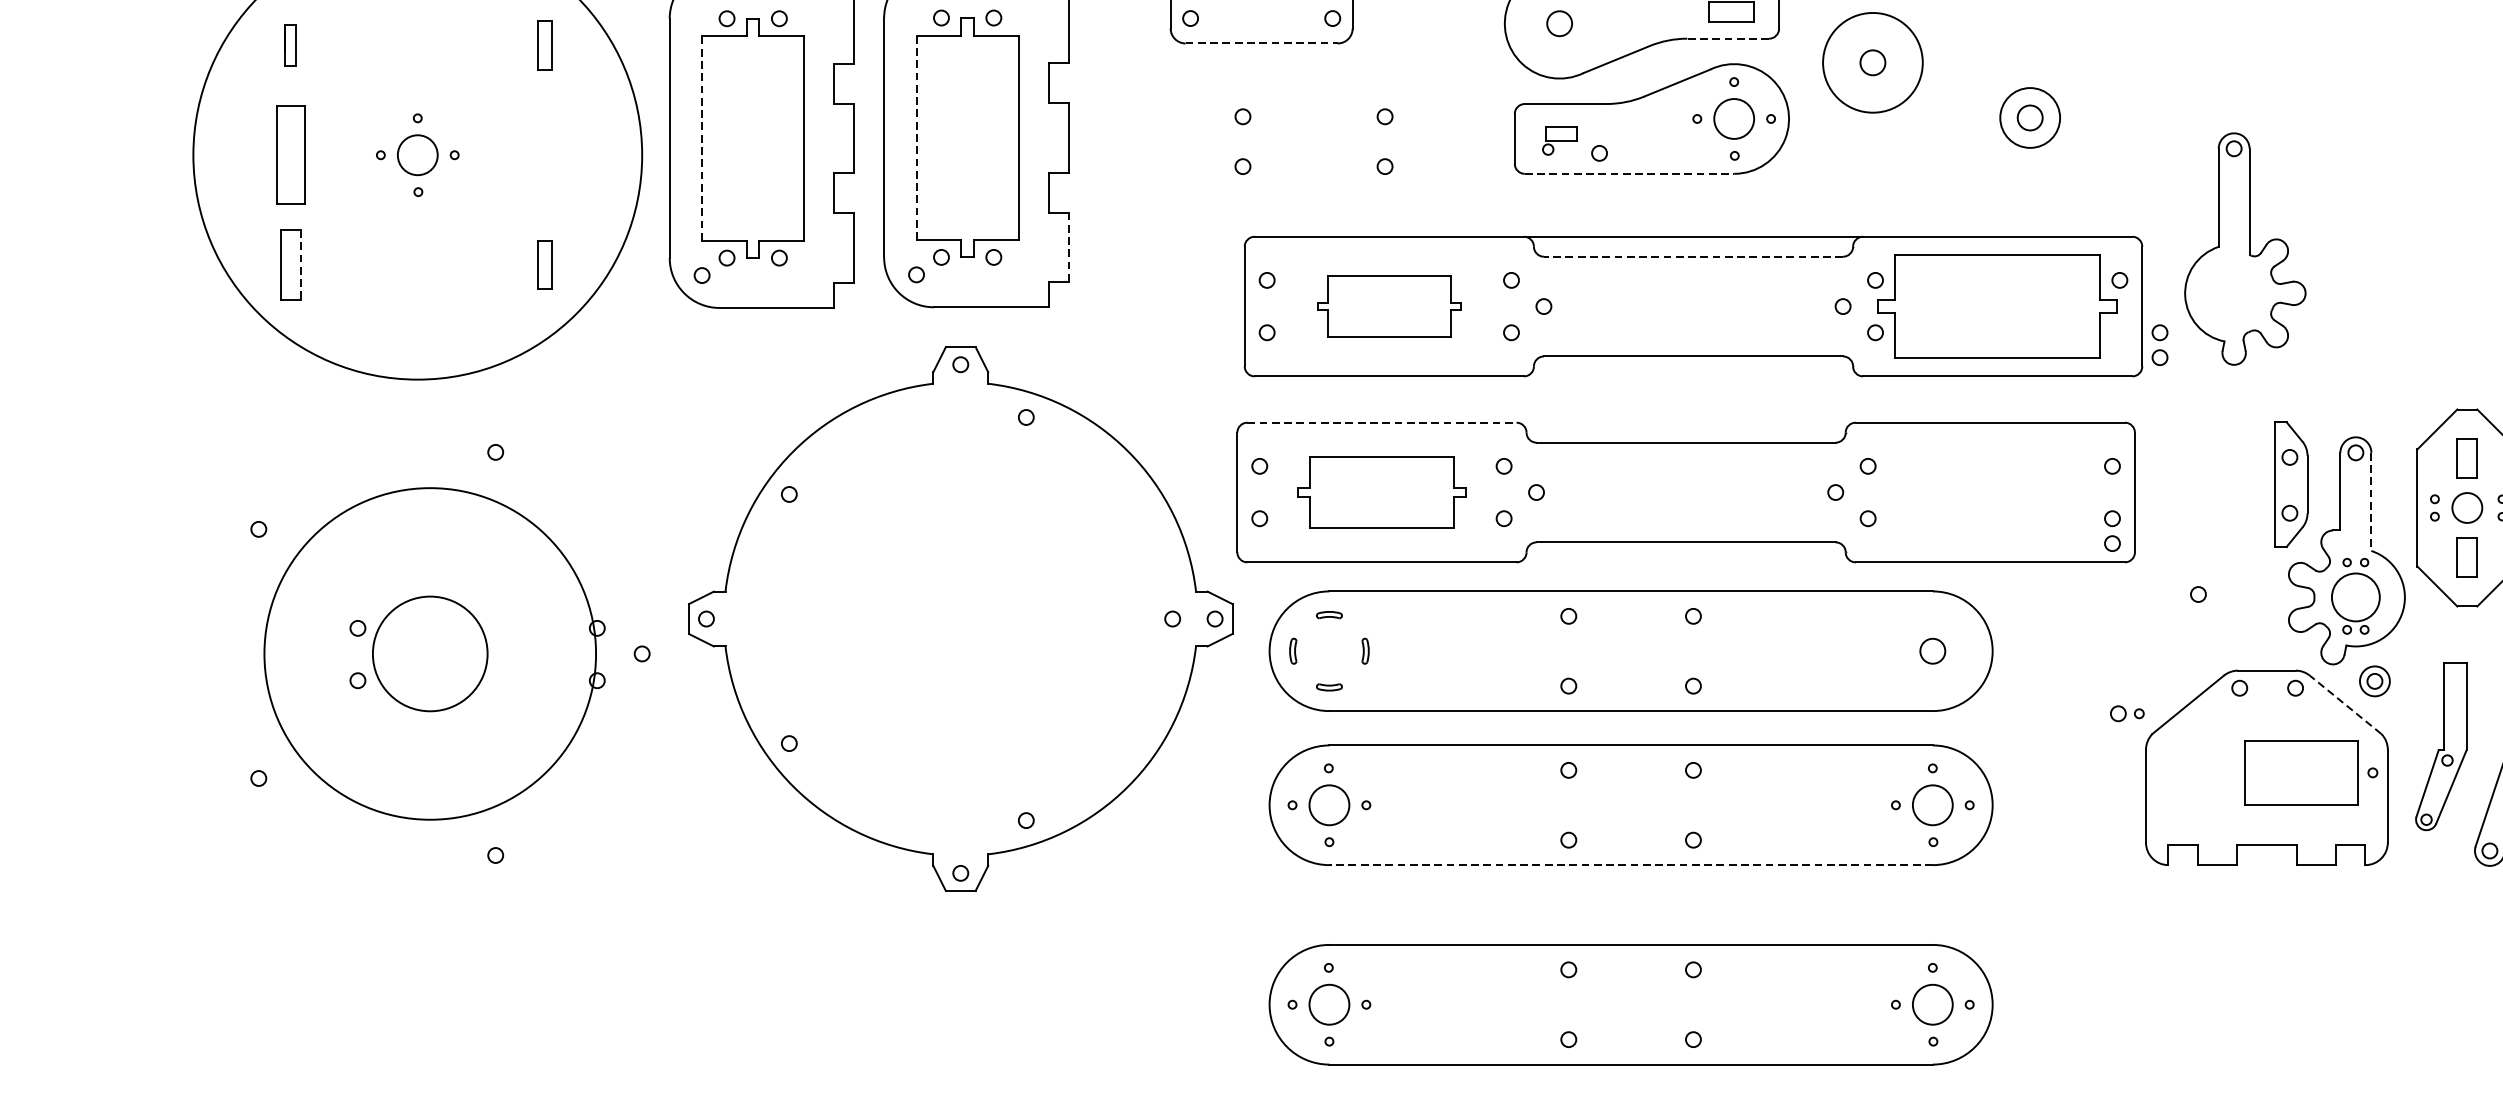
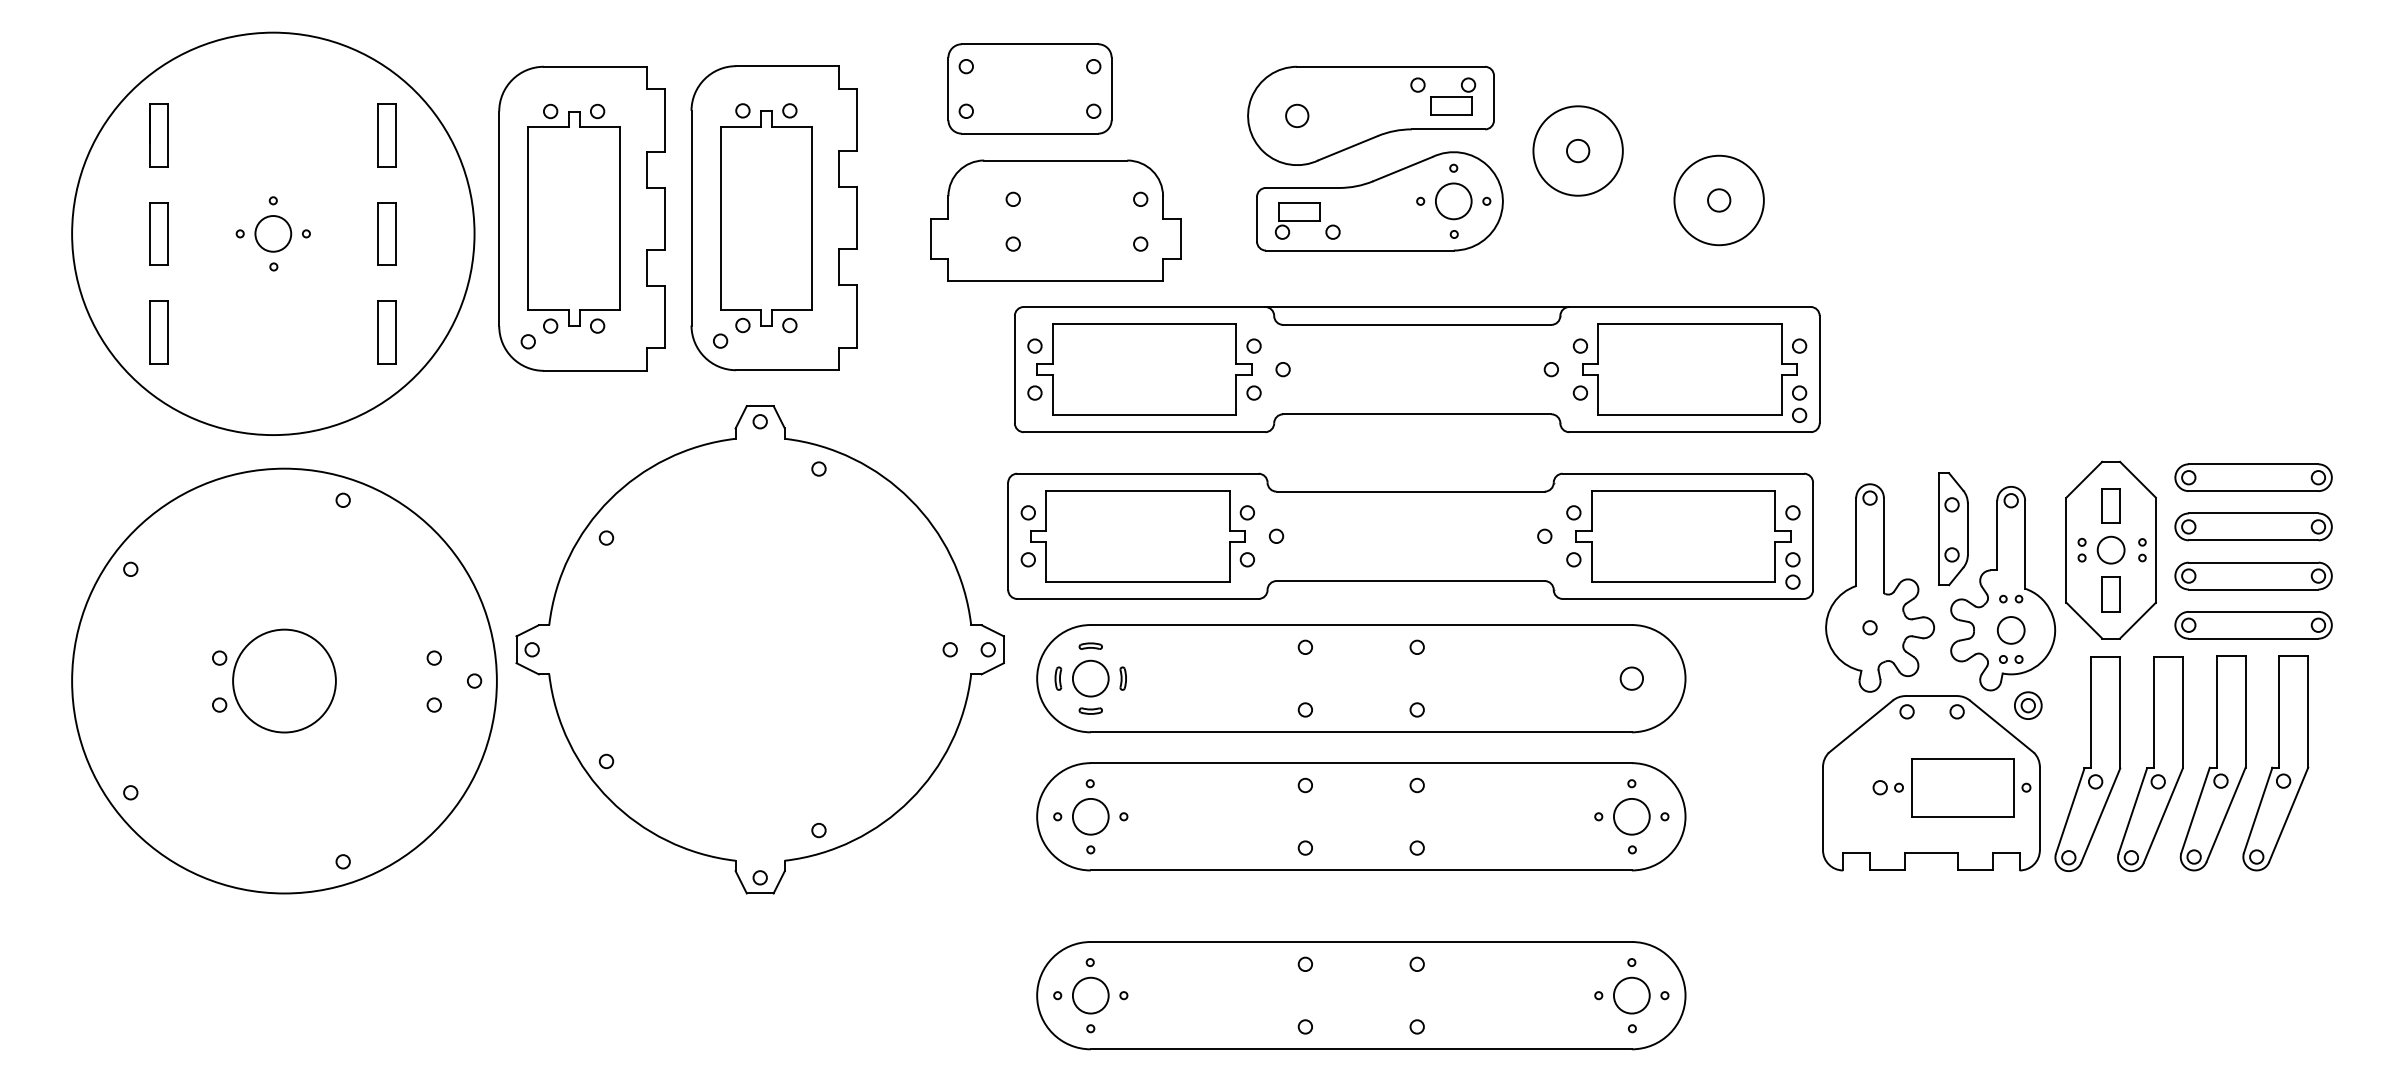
line: (1728, 38) -> (1448, 129), dashed -> solid
line: (1262, 43) -> (1030, 133), dashed -> solid
part: (289, 45) -> (158, 135), size x1.67
part: (543, 45) -> (386, 135), size x1.43
circle: (2029, 117) -> (1718, 200), size x1.67
line: (702, 138) -> (528, 218), dashed -> solid
line: (916, 138) -> (720, 218), dashed -> solid
part: (1290, 140) -> (1055, 220), added
part: (1559, 140) -> (1297, 220), size x1.43
part: (289, 154) -> (158, 233), size x0.71
part: (543, 154) -> (386, 233), added
line: (1629, 173) -> (1359, 250), dashed -> solid
line: (1068, 248) -> (856, 317), dashed -> solid
part: (2244, 248) -> (1879, 587), moved
line: (1692, 256) -> (1416, 324), dashed -> solid
line: (300, 265) -> (168, 332), dashed -> solid
part: (543, 265) -> (386, 332), size x1.43
part: (1389, 306) -> (1144, 369), size x1.67
part: (2159, 344) -> (1799, 403), moved
line: (1381, 422) -> (1137, 473), dashed -> solid
part: (1381, 492) -> (1137, 536), size x1.43
part: (1990, 492) -> (1683, 536), added
line: (2371, 501) -> (2025, 544), dashed -> solid
circle: (2355, 597) -> (2010, 630), size x0.62
circle: (1329, 651) -> (1090, 678), added
circle: (430, 653) -> (284, 680), size x1.43
line: (2345, 704) -> (2001, 726), dashed -> solid
part: (2126, 713) -> (1887, 787), moved
part: (2440, 746) -> (2087, 764), size x1.43
line: (1631, 865) -> (1361, 870), dashed -> solid

